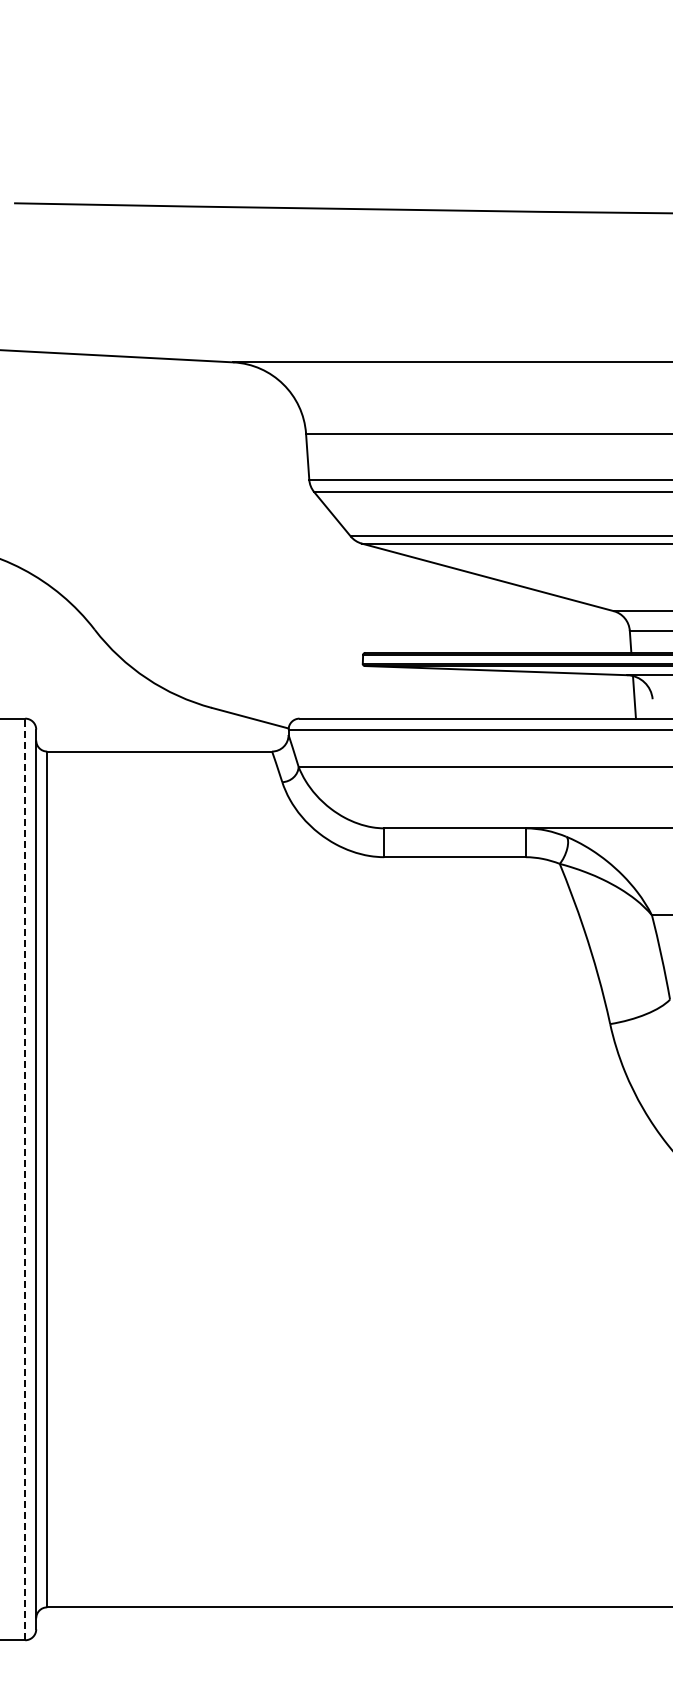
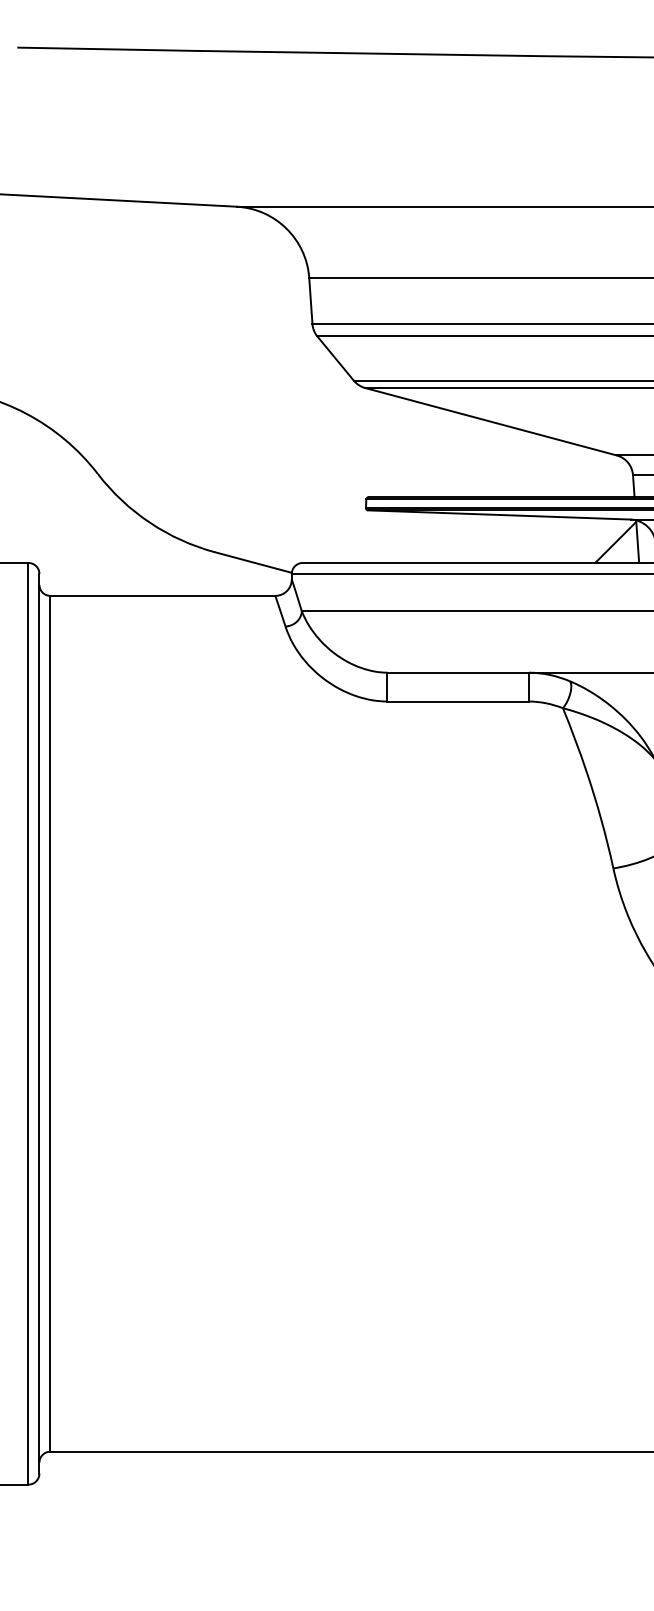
hatch: (612, 697) -> (615, 541), added
line: (25, 1179) -> (28, 1023), dashed -> solid

